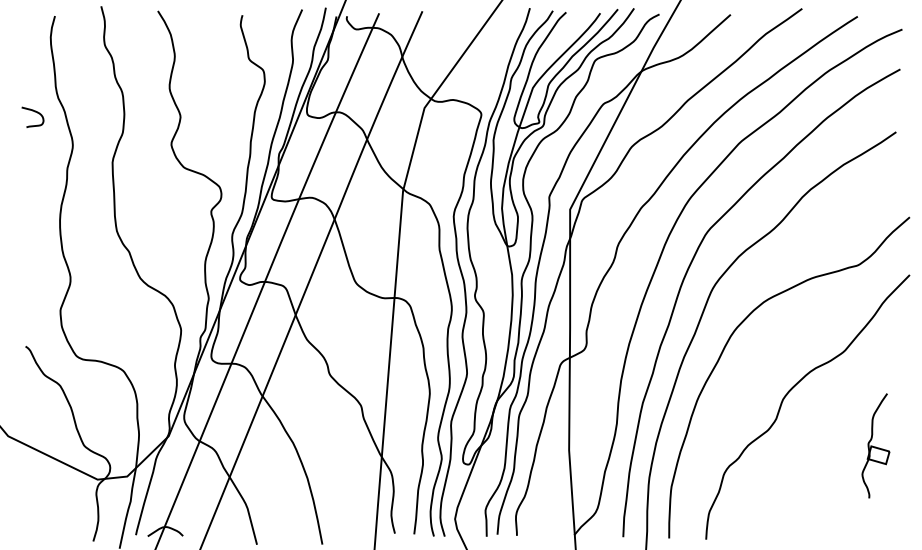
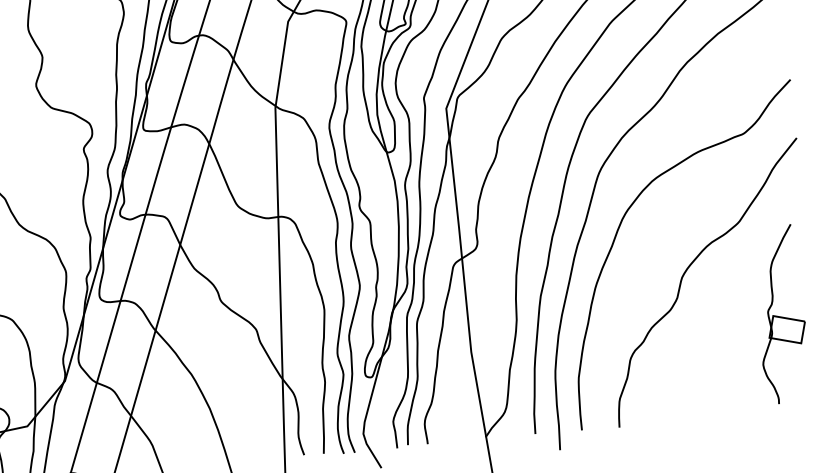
part: (875, 445) -> (780, 314), size x1.67

